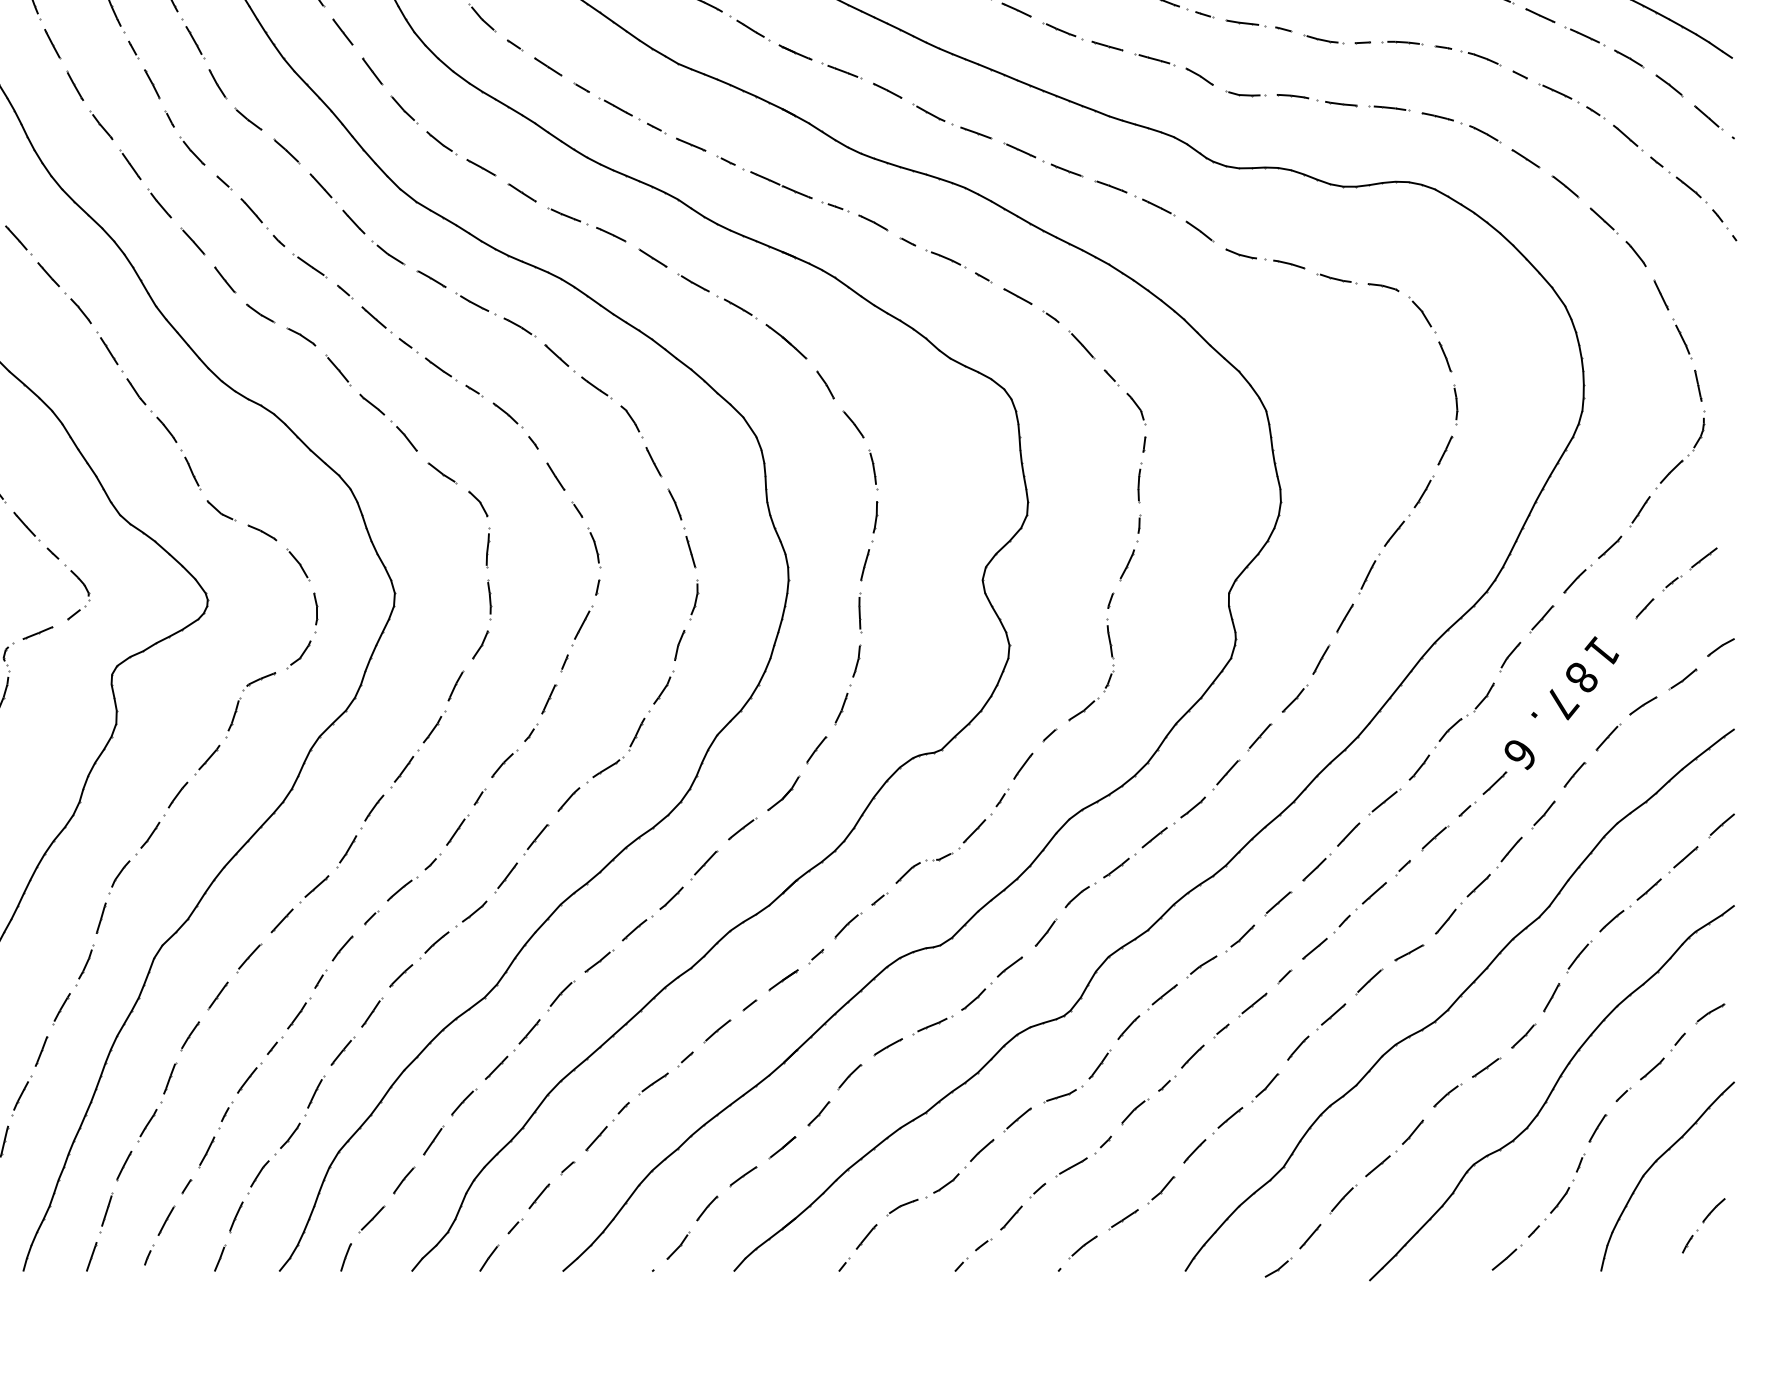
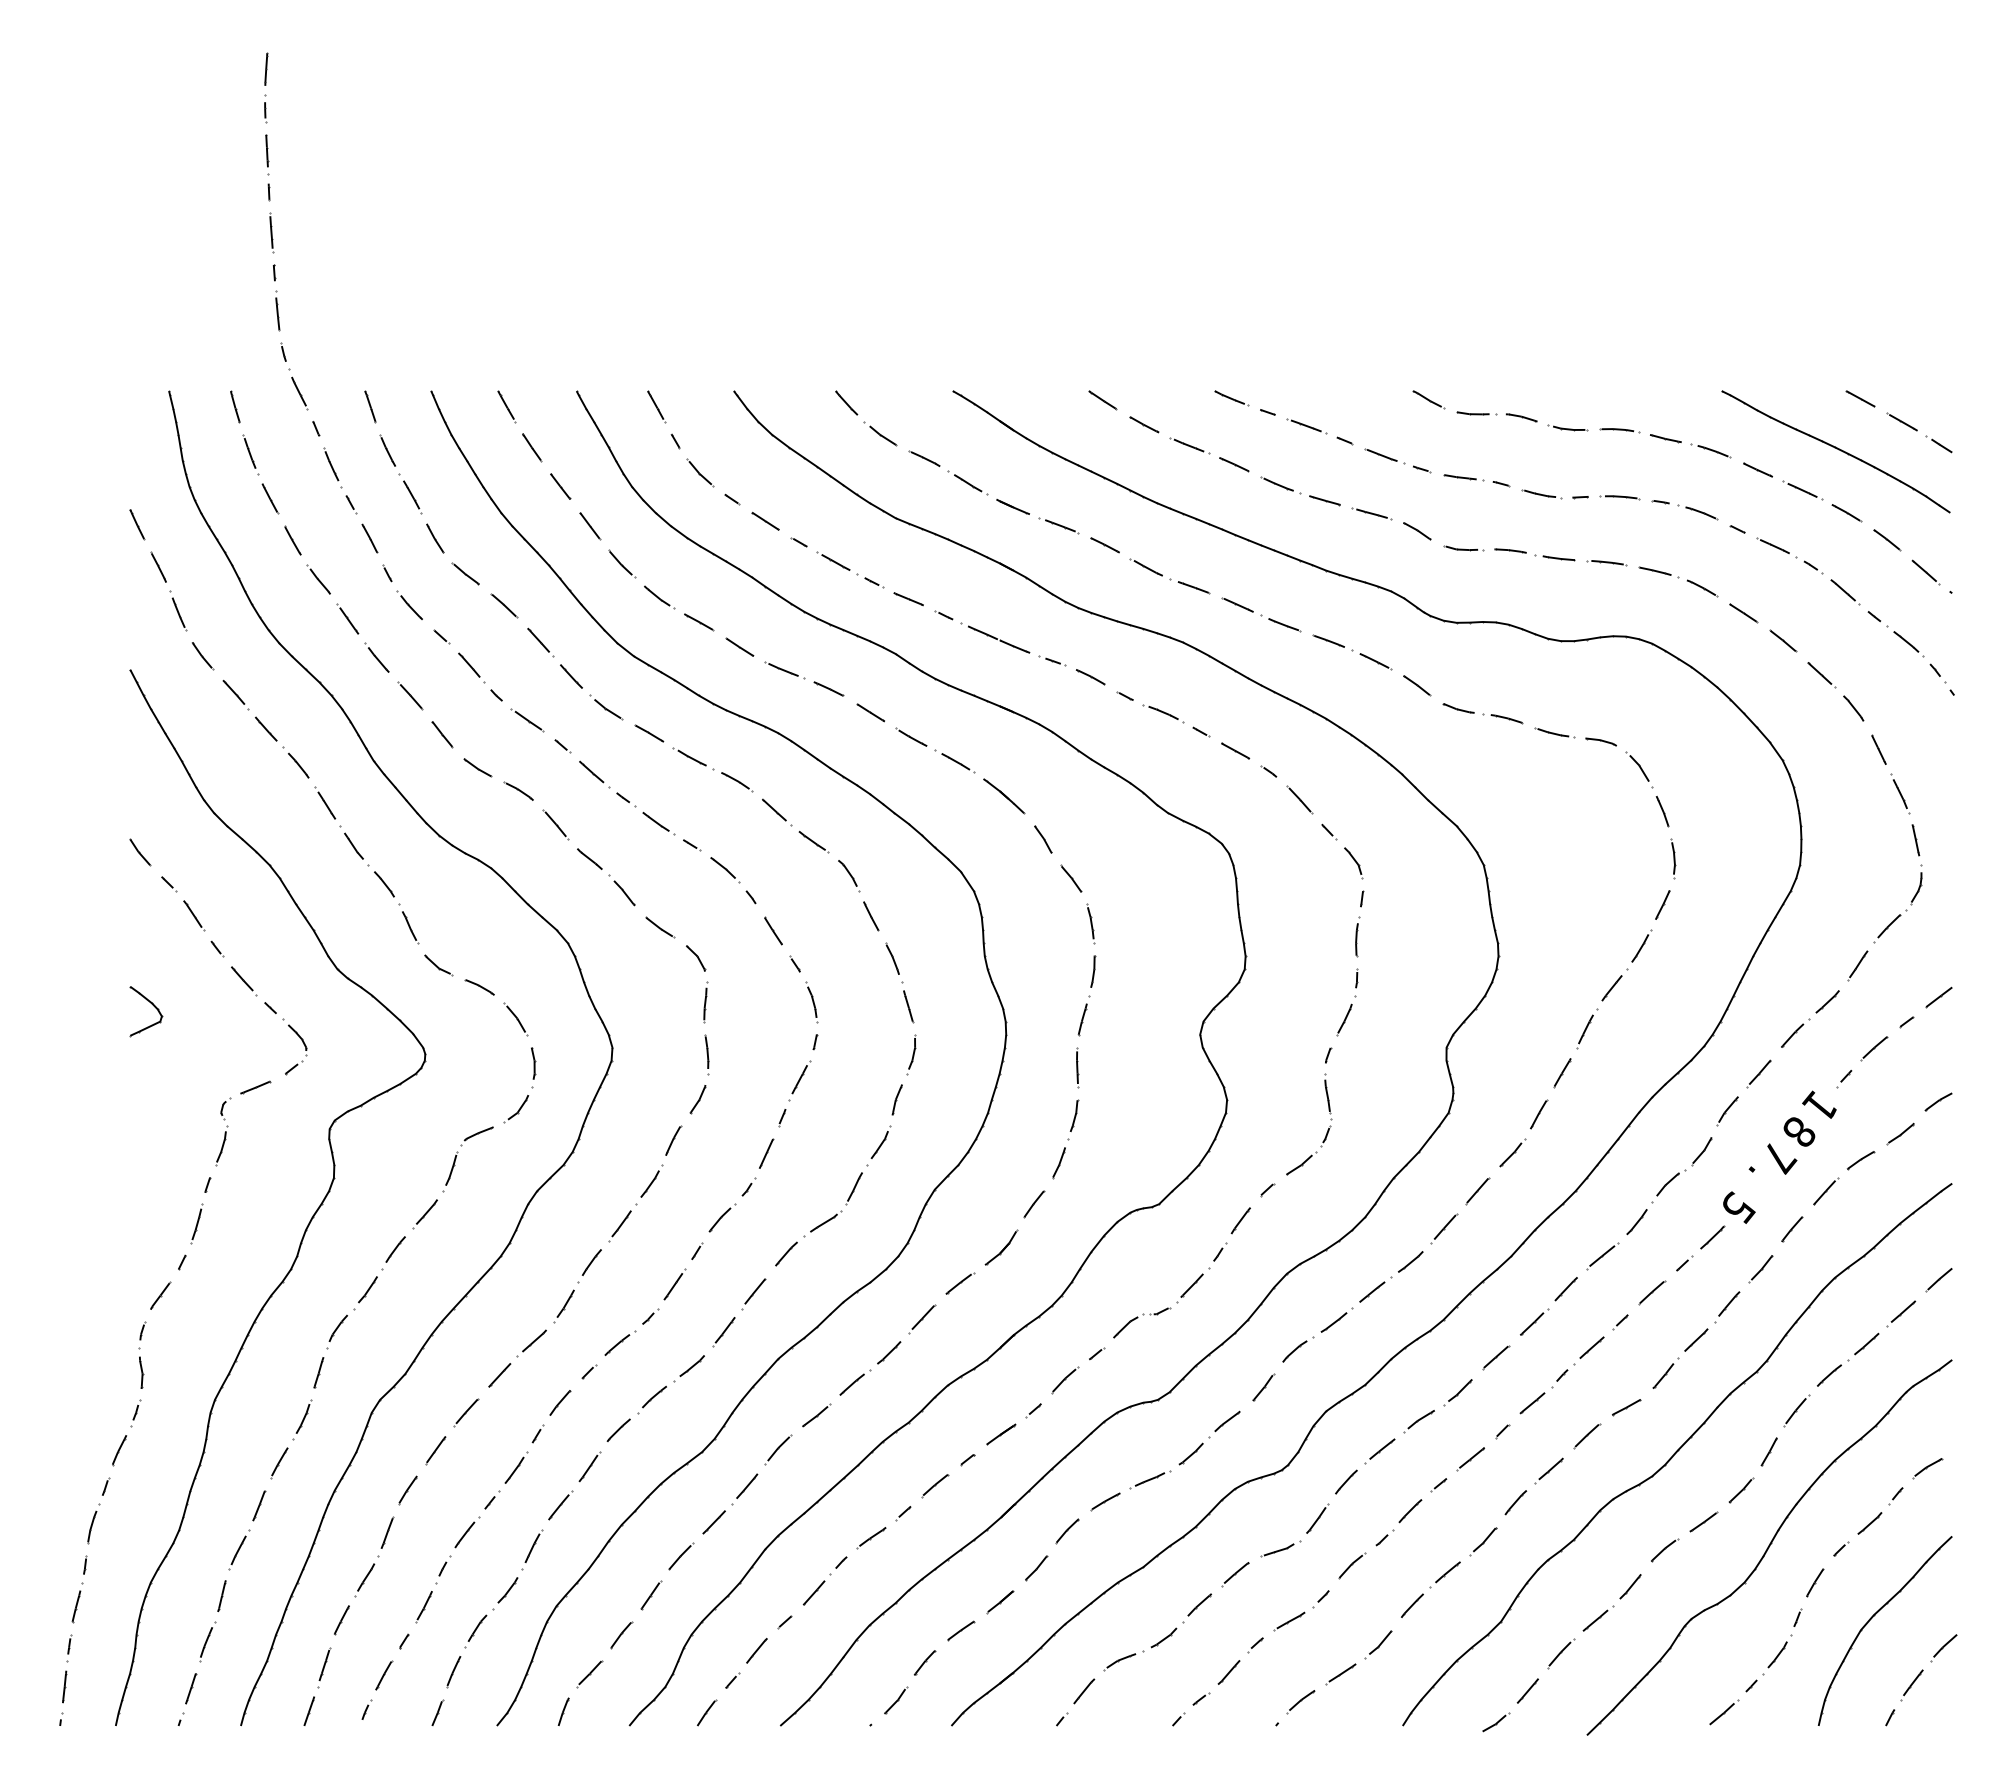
part: (1676, 583) -> (1894, 1037), size x1.43
text: (1520, 753) -> (1738, 1207), 6 -> 5
part: (1703, 1226) -> (1921, 1680), size x1.67

